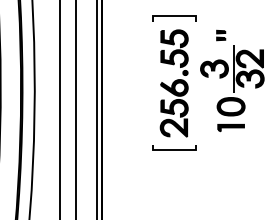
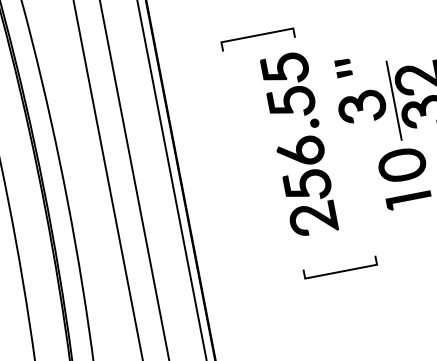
line: (174, 16) -> (258, 35), moved
part: (221, 35) -> (344, 68), moved
line: (174, 149) -> (341, 270), moved

